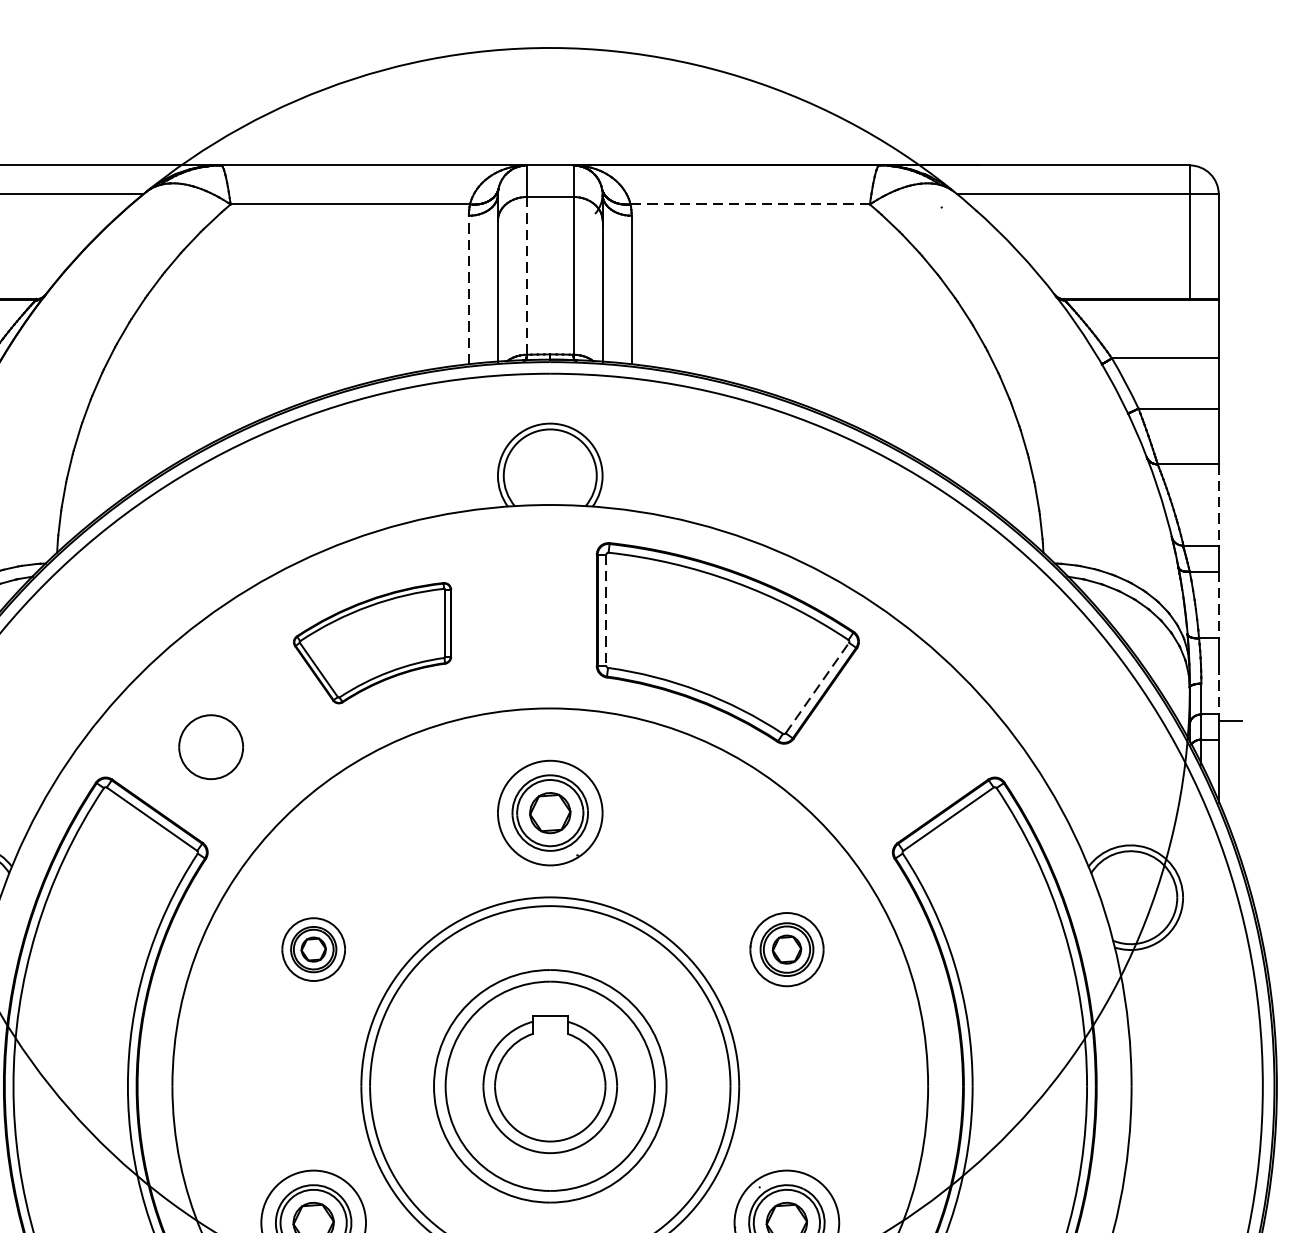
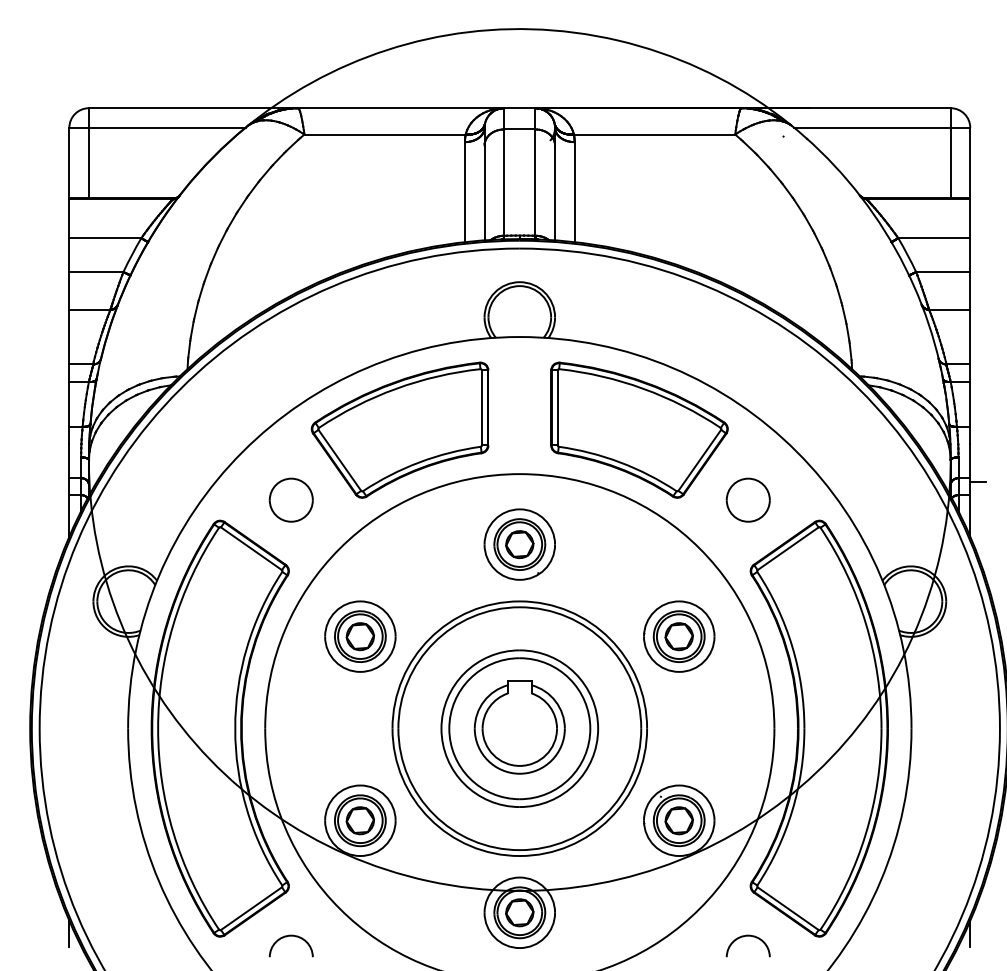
line: (750, 204) -> (654, 134), dashed -> solid
line: (527, 277) -> (504, 183), dashed -> solid
line: (468, 289) -> (464, 191), dashed -> solid
line: (1219, 505) -> (970, 337), dashed -> solid
line: (1219, 605) -> (970, 404), dashed -> solid
line: (606, 611) -> (557, 408), dashed -> solid
part: (371, 642) -> (399, 429), size x1.67
line: (818, 686) -> (700, 459), dashed -> solid
line: (1219, 689) -> (970, 461), dashed -> solid
part: (888, 746) -> (747, 499), added
part: (313, 949) -> (360, 636), size x1.67
part: (787, 949) -> (679, 636), size x1.43

